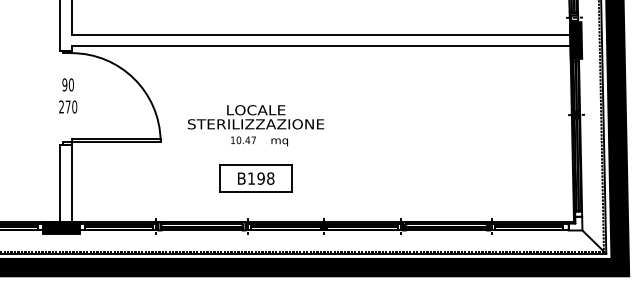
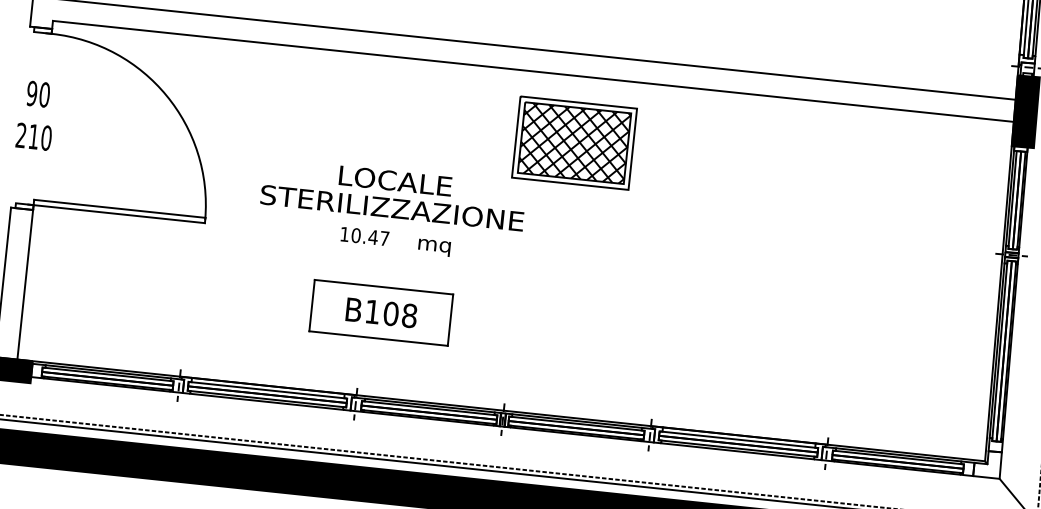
part: (345, 80) -> (573, 141), added
text: (67, 106) -> (32, 135), 270 -> 210
text: (260, 178) -> (389, 313), B198 -> B108

